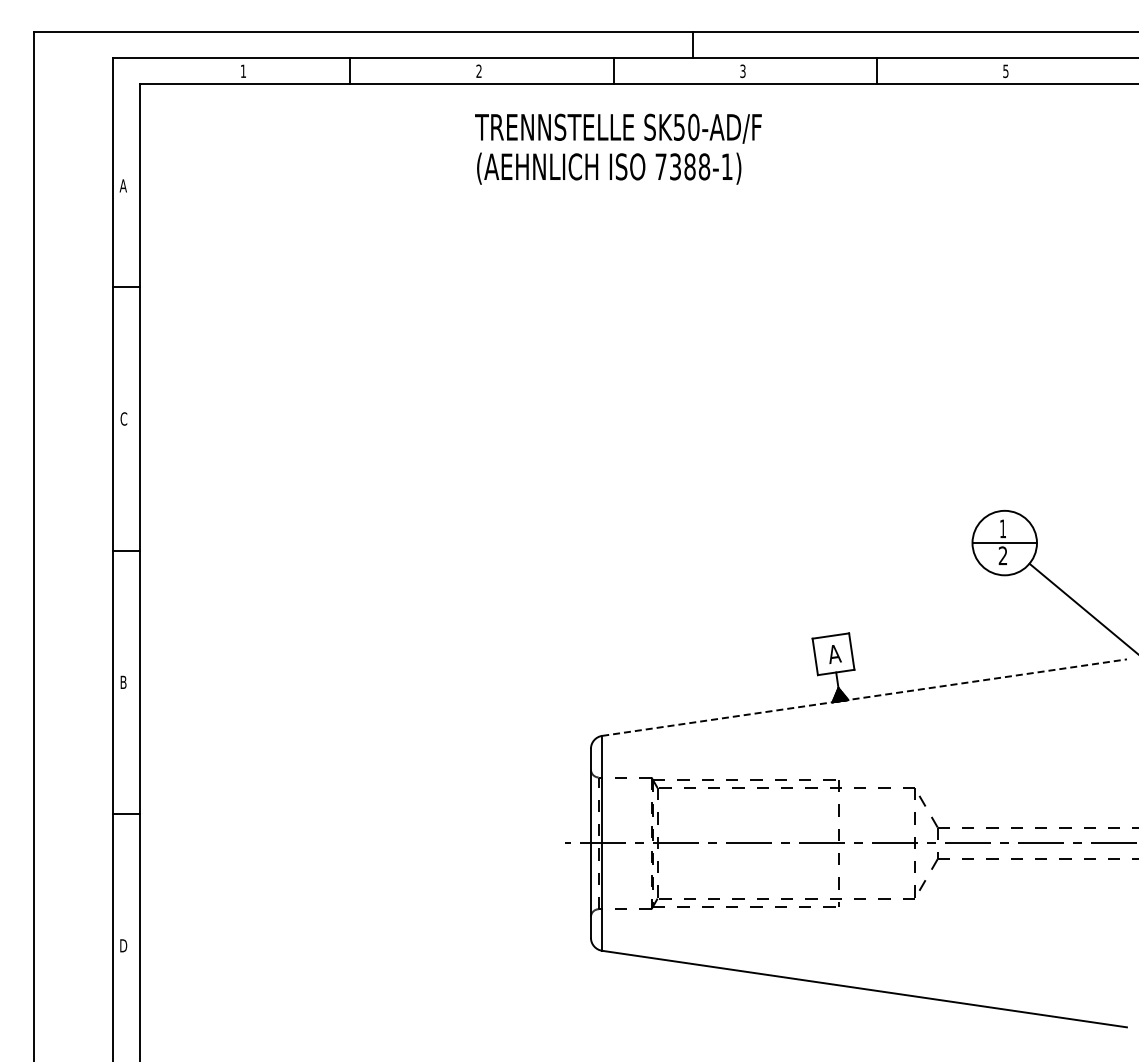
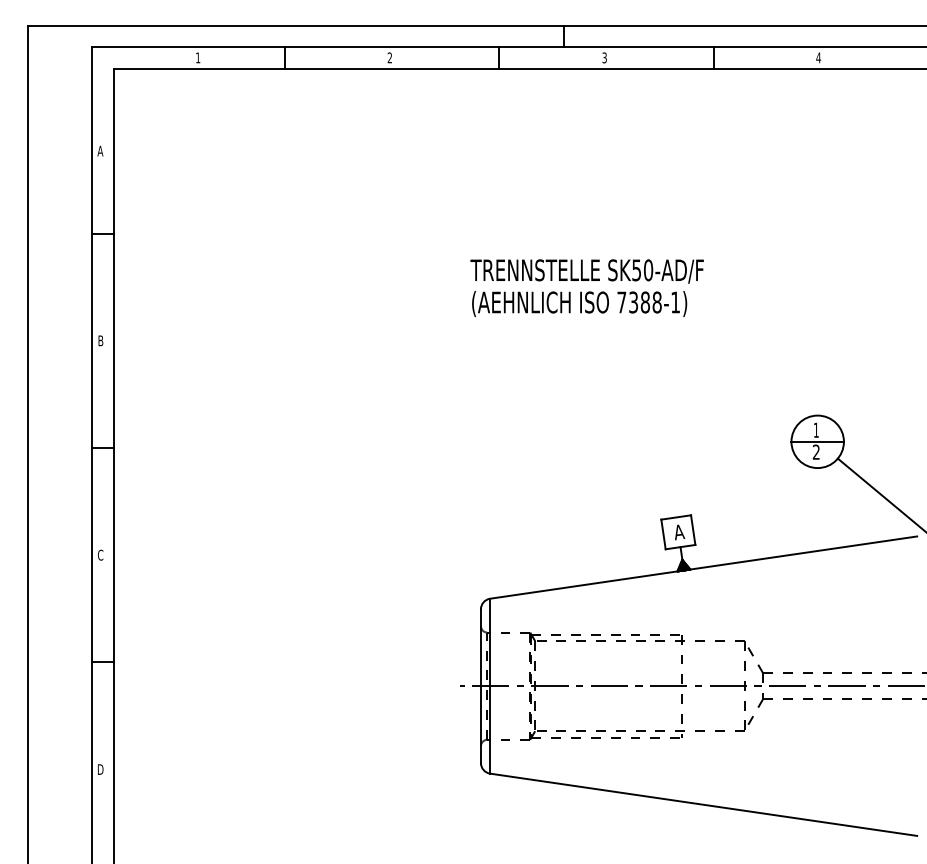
text: (1005, 71) -> (818, 58), 5 -> 4
text: (618, 148) -> (587, 287), moved
text: (123, 418) -> (100, 340), C -> B
text: (123, 682) -> (100, 555), B -> C
line: (865, 697) -> (704, 567), dashed -> solid

